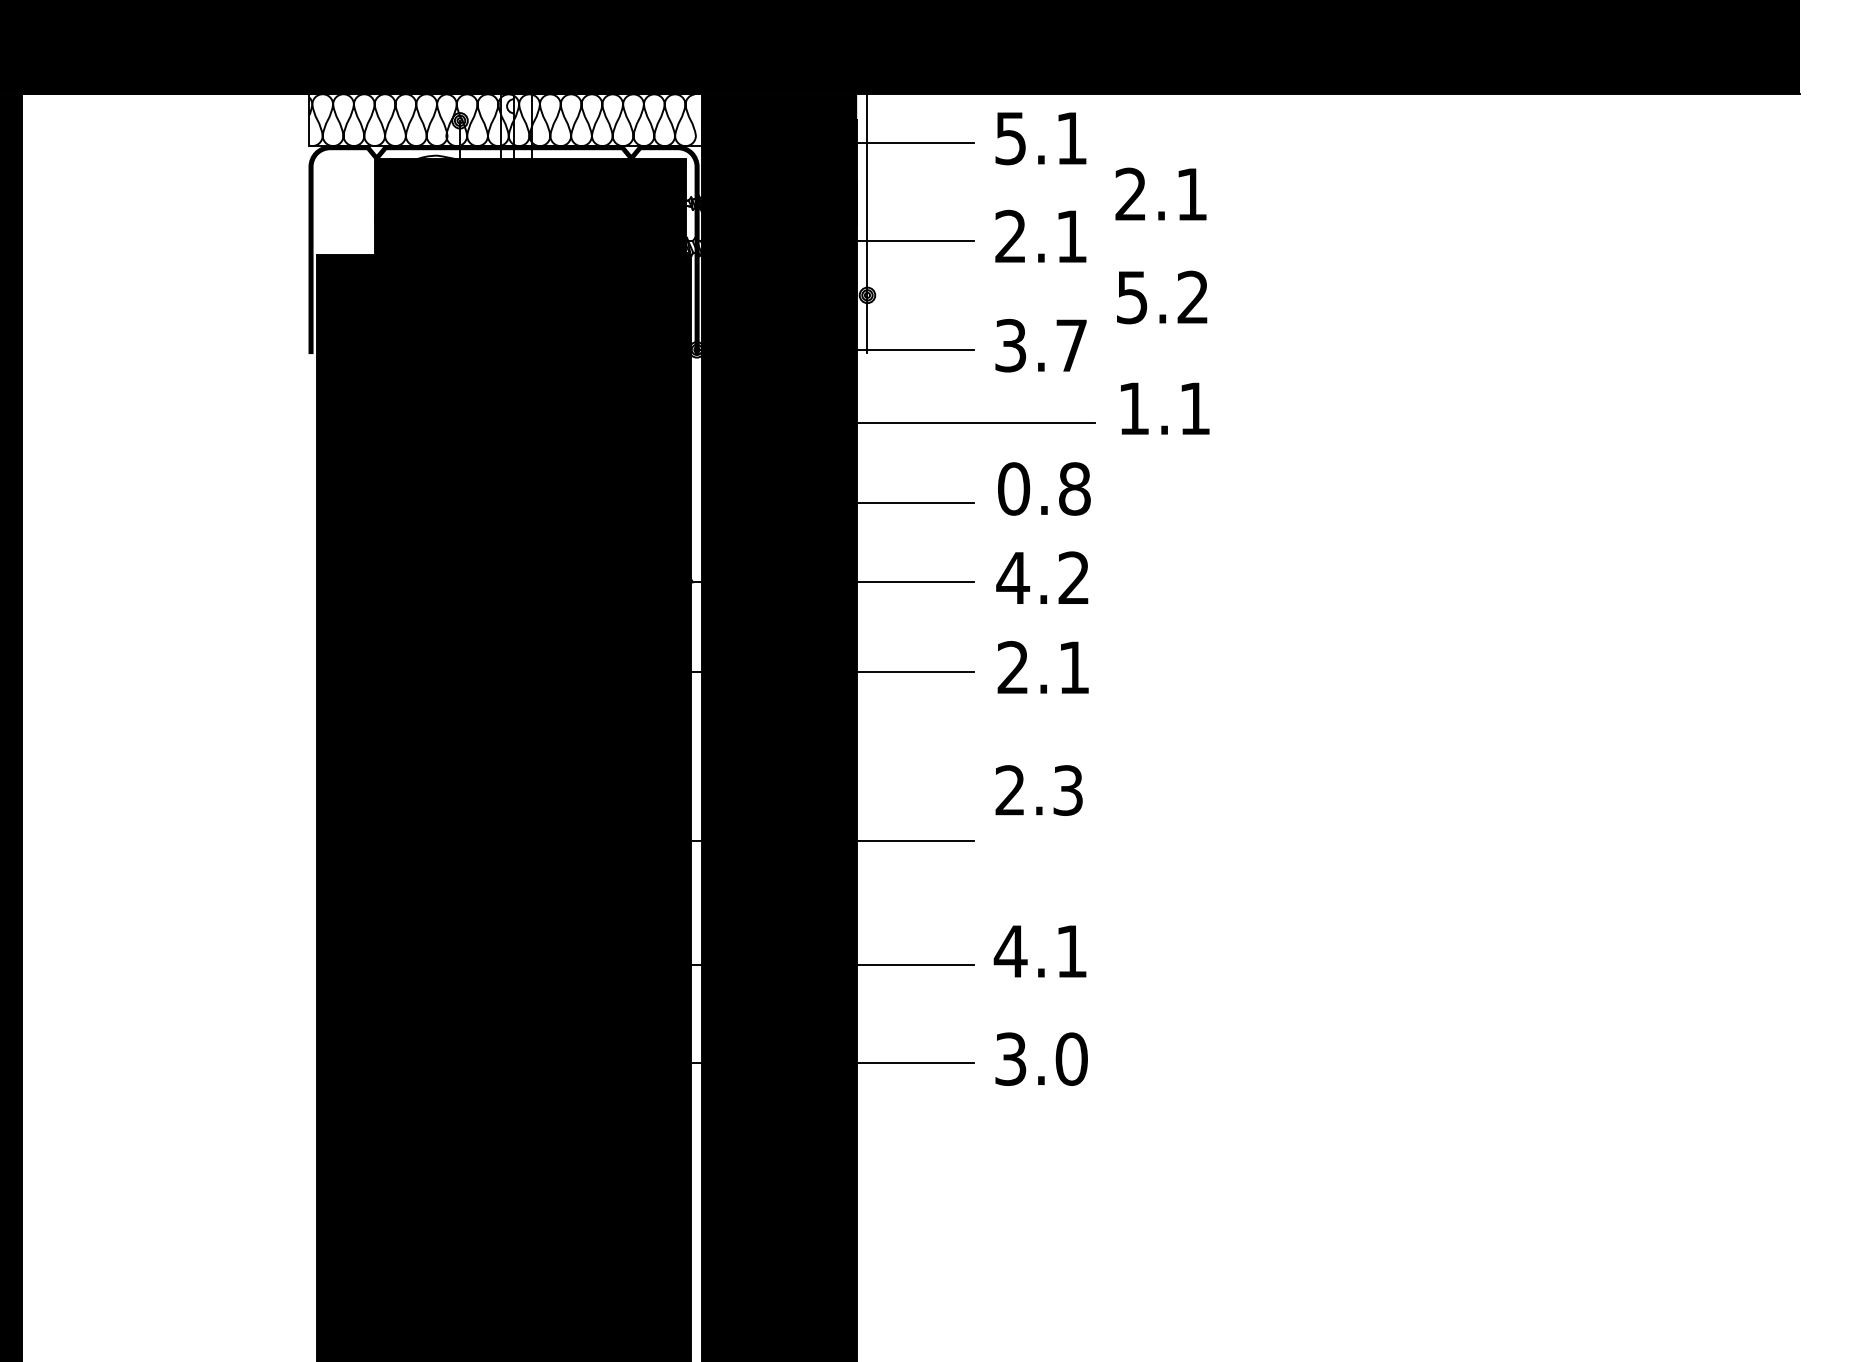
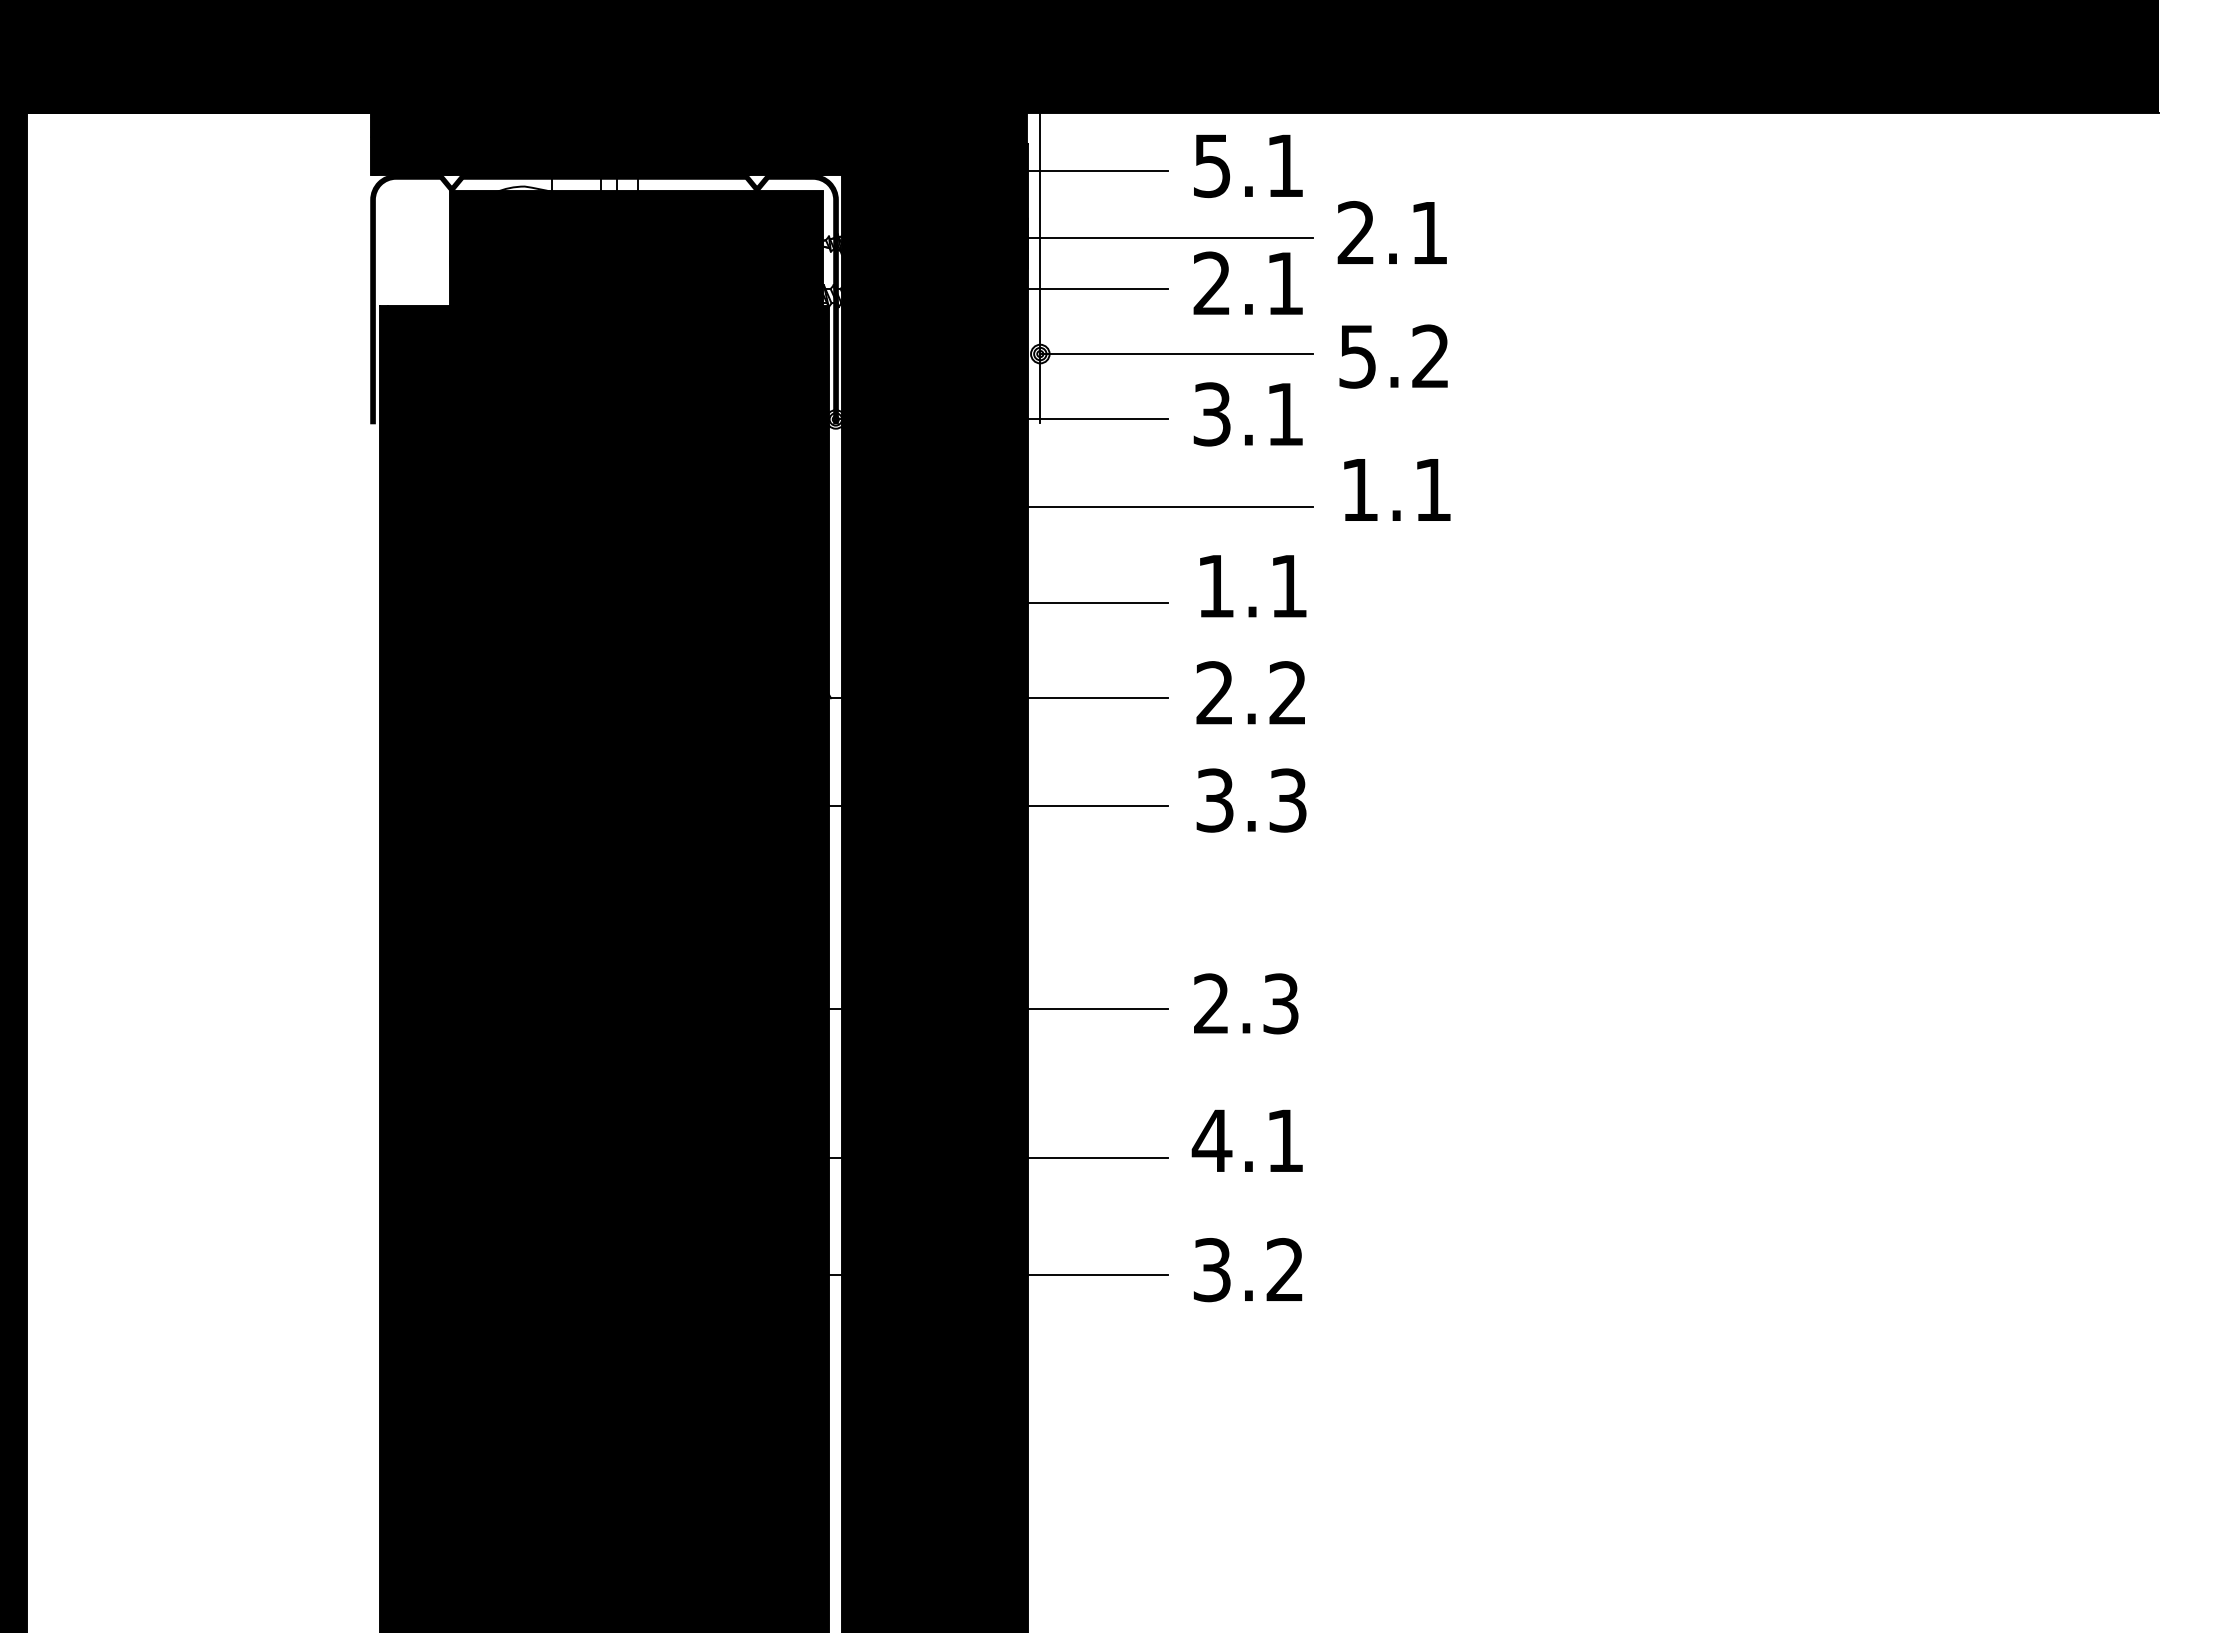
fill: (505, 120) -> (606, 144), added
line: (971, 199) -> (1164, 238), added
line: (981, 295) -> (1176, 354), added
text: (1071, 345) -> (1285, 414), 3.7 -> 3.1
text: (1044, 489) -> (1252, 586), 0.8 -> 1.1
text: (1012, 577) -> (1214, 692), 4.2 -> 2.2
text: (1043, 667) -> (1251, 800), 2.1 -> 3.3
text: (1039, 790) -> (1246, 1003), moved
text: (1071, 1059) -> (1285, 1270), 3.0 -> 3.2

